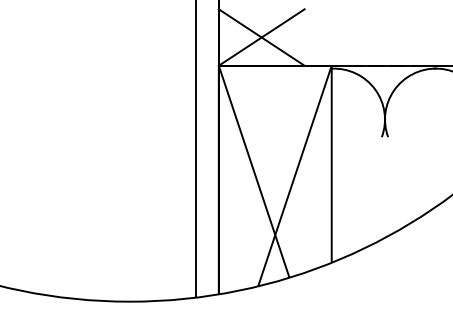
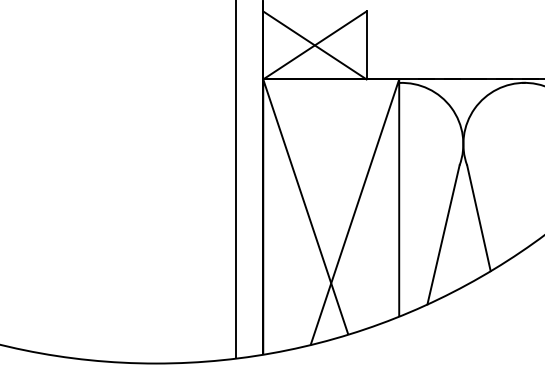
line: (304, 37) -> (366, 45), added
line: (397, 181) -> (478, 218), added
line: (368, 194) -> (443, 234), added

